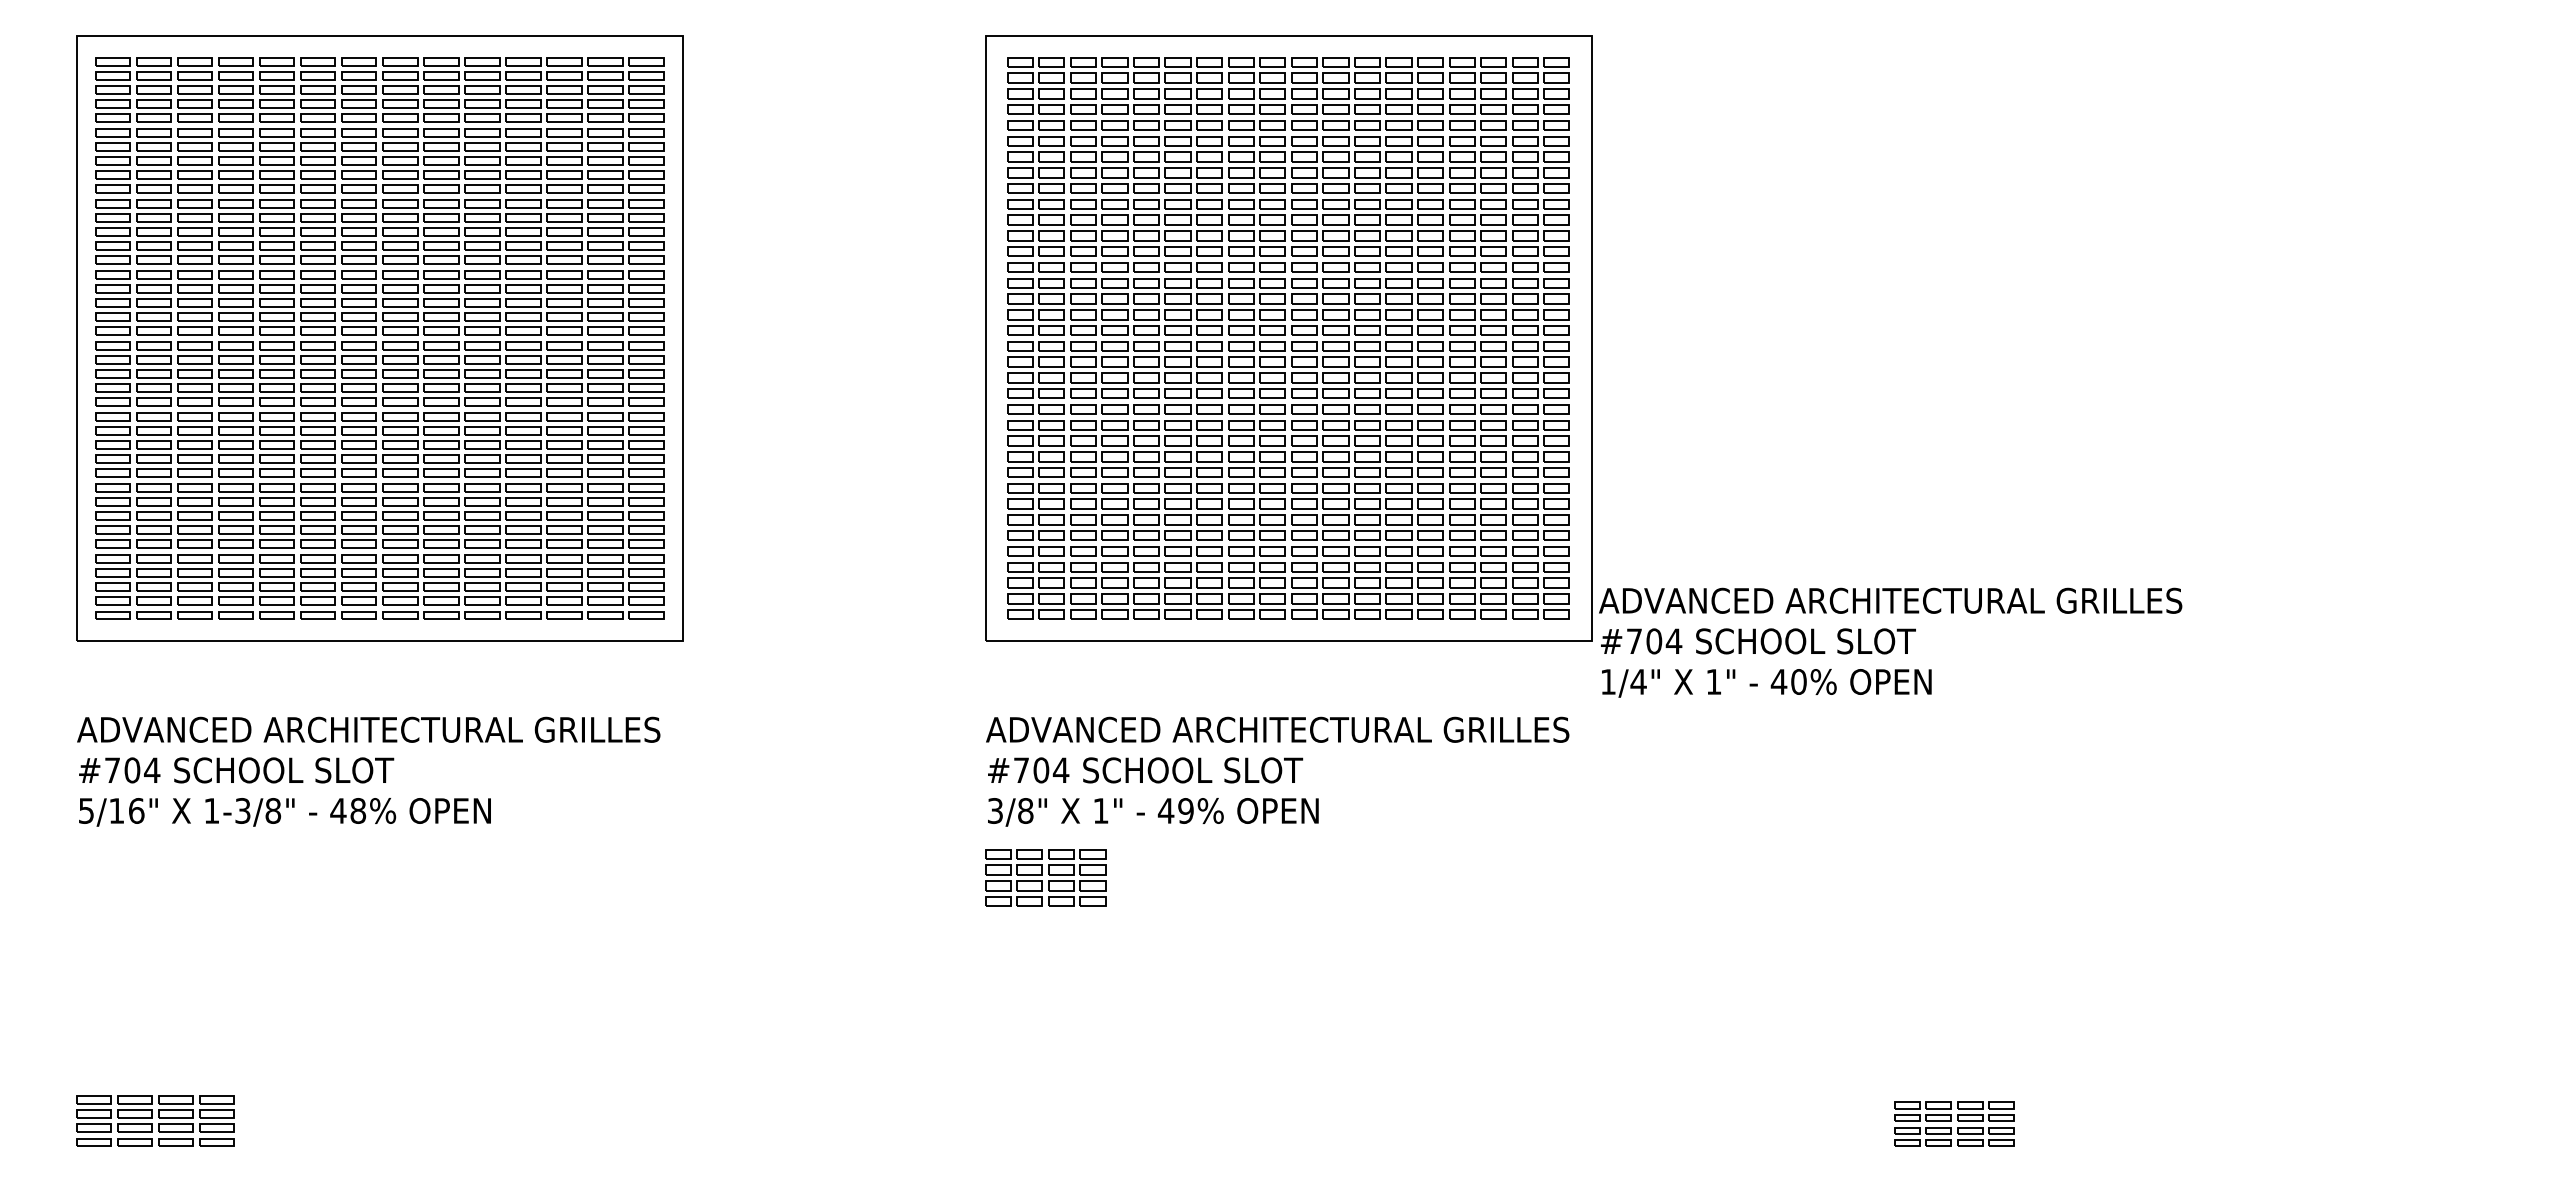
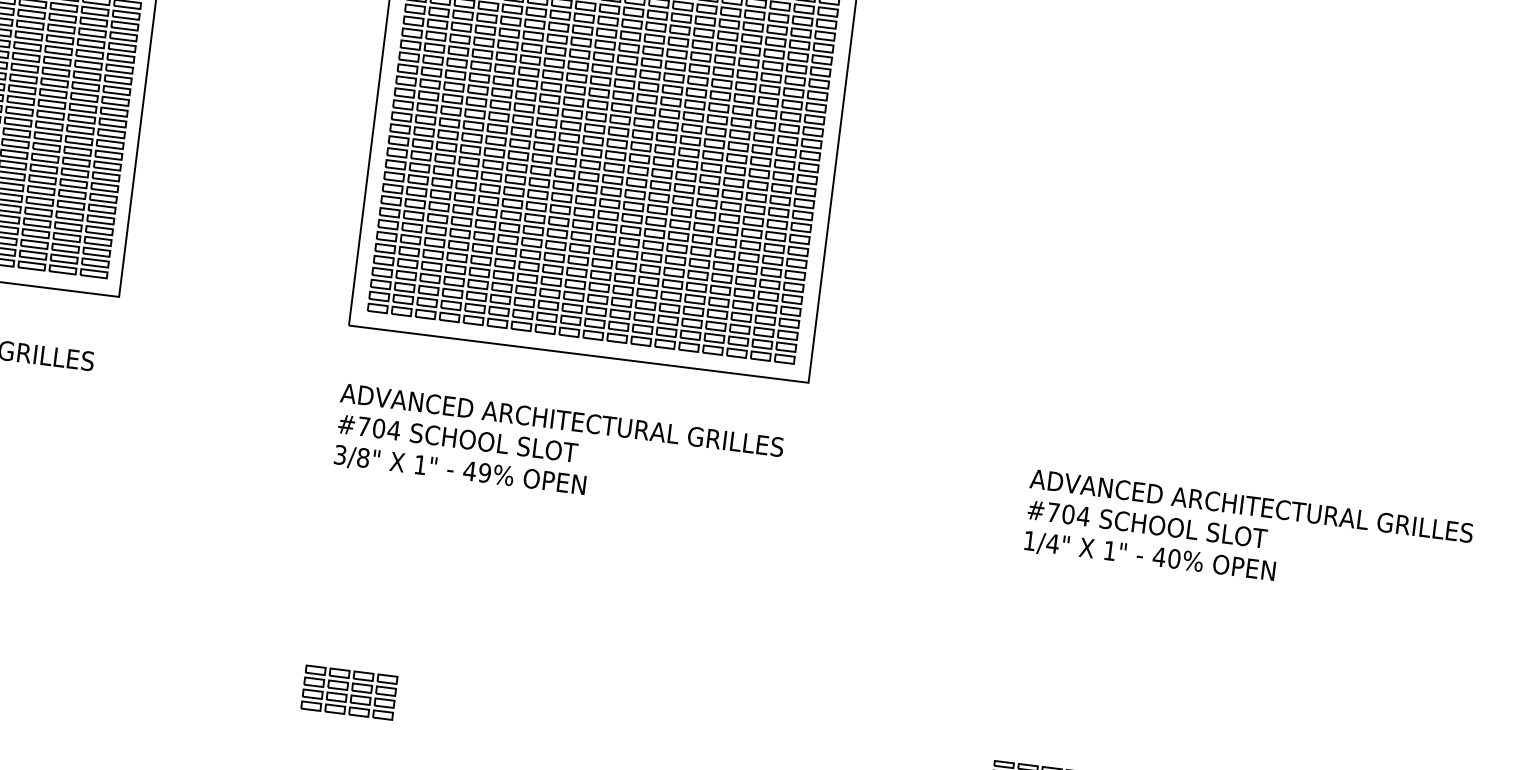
text: (1890, 642) -> (1247, 537), moved
part: (1045, 877) -> (349, 692), moved

